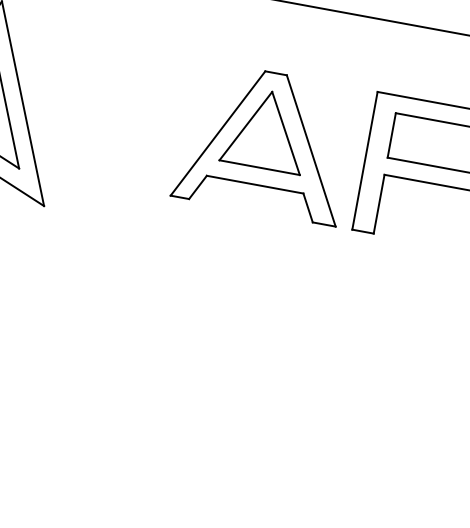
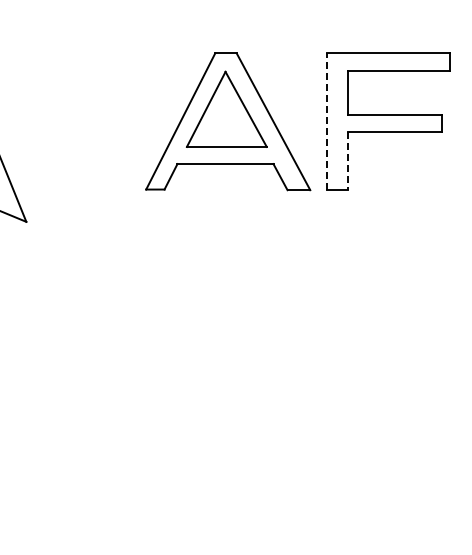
line: (364, 160) -> (326, 121), solid -> dashed
line: (379, 204) -> (348, 161), solid -> dashed

